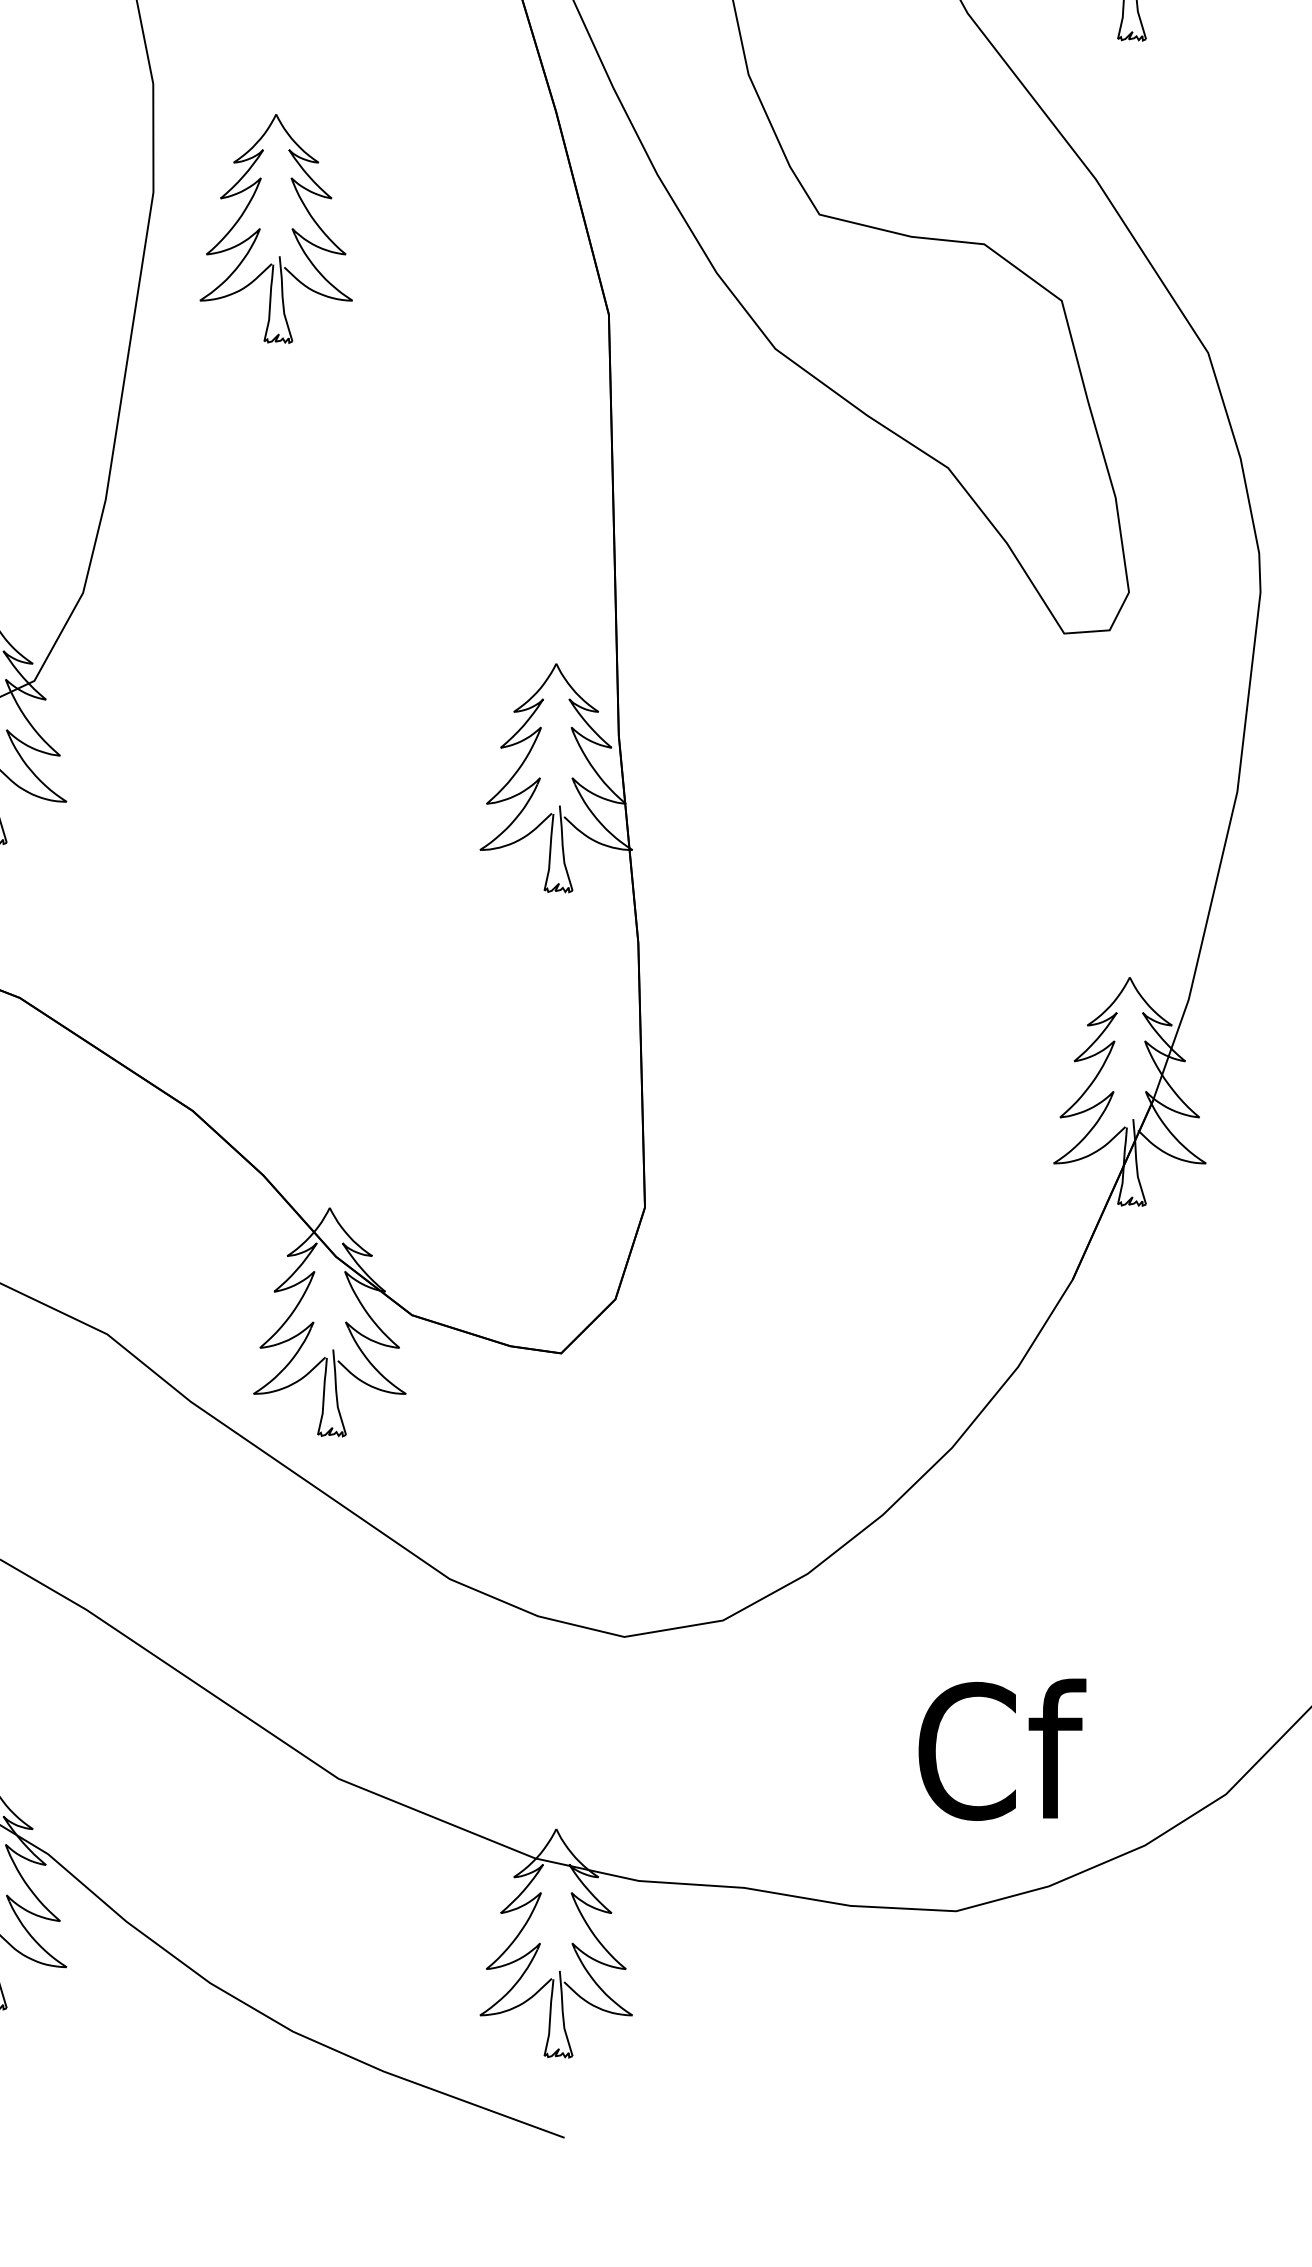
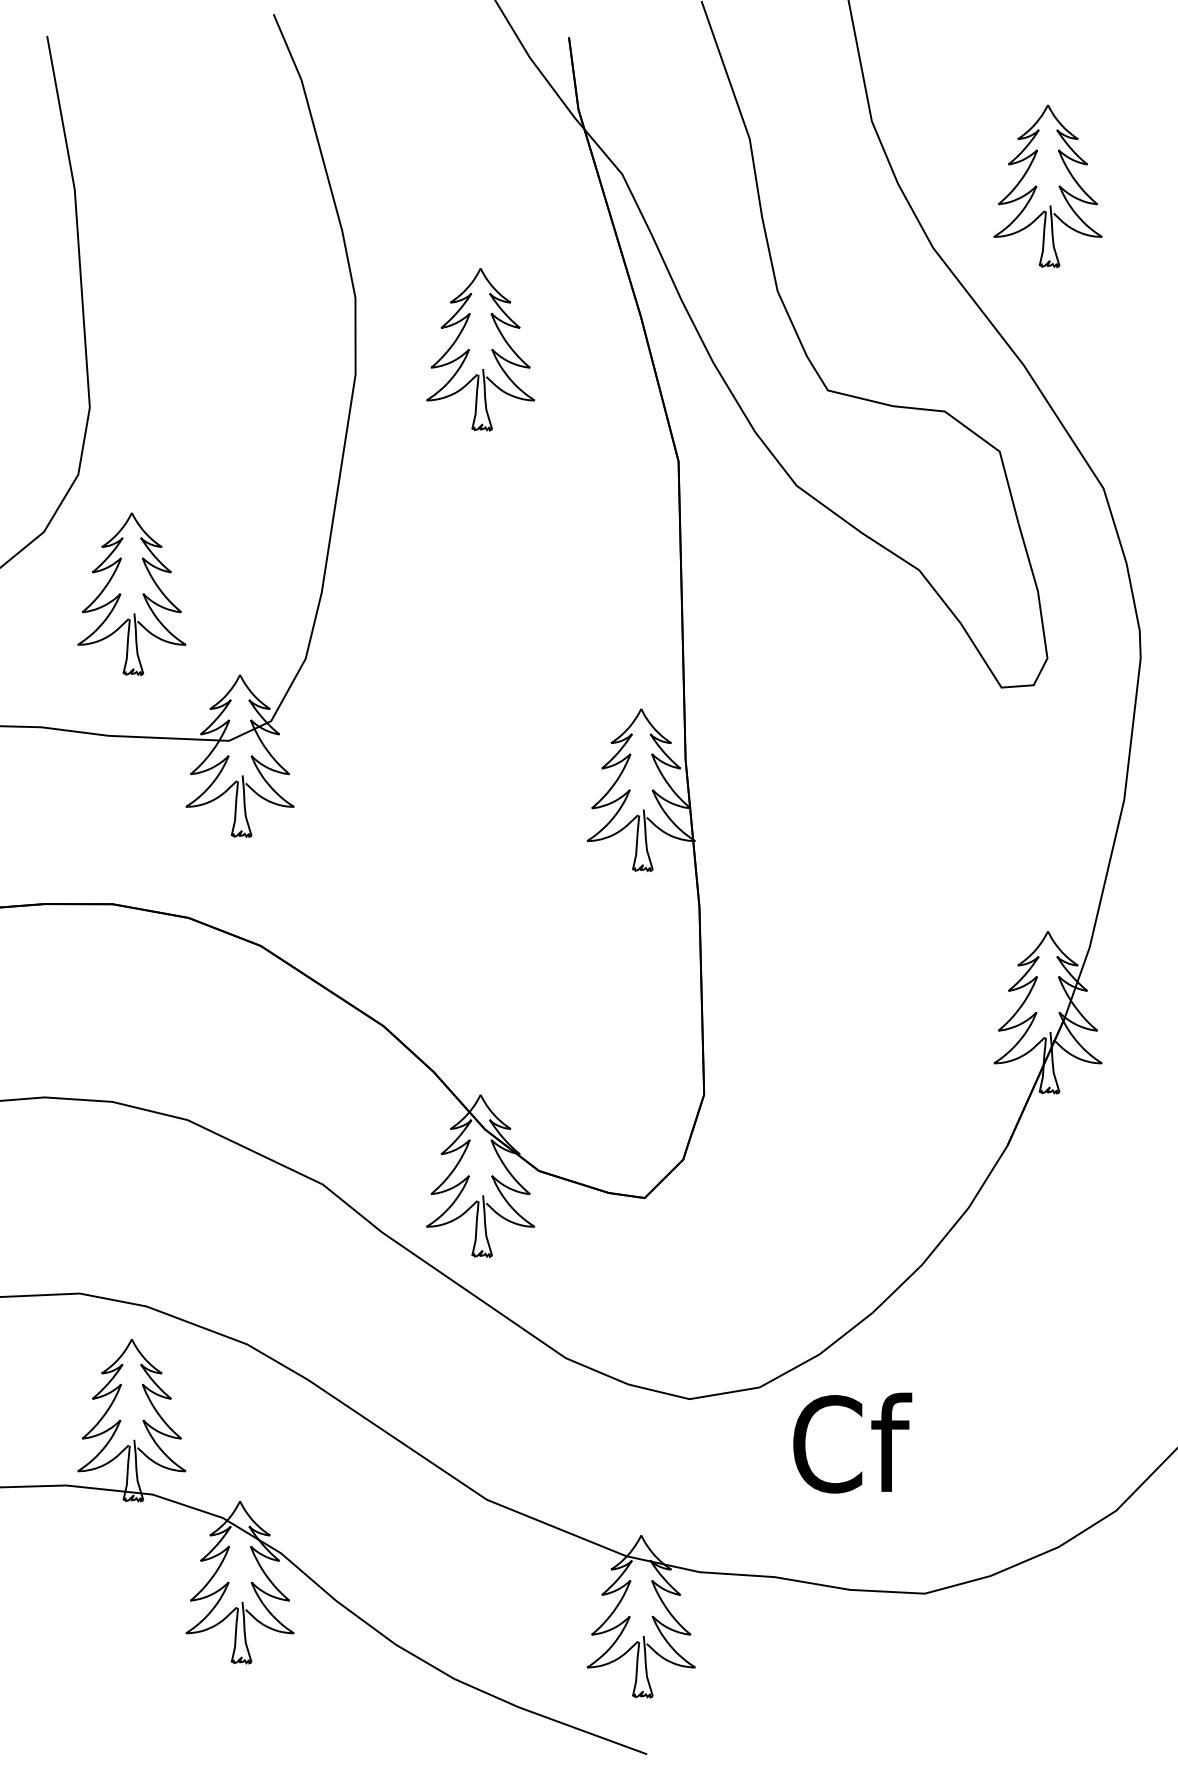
part: (260, 228) -> (469, 349), moved
text: (1002, 1748) -> (852, 1442), moved

